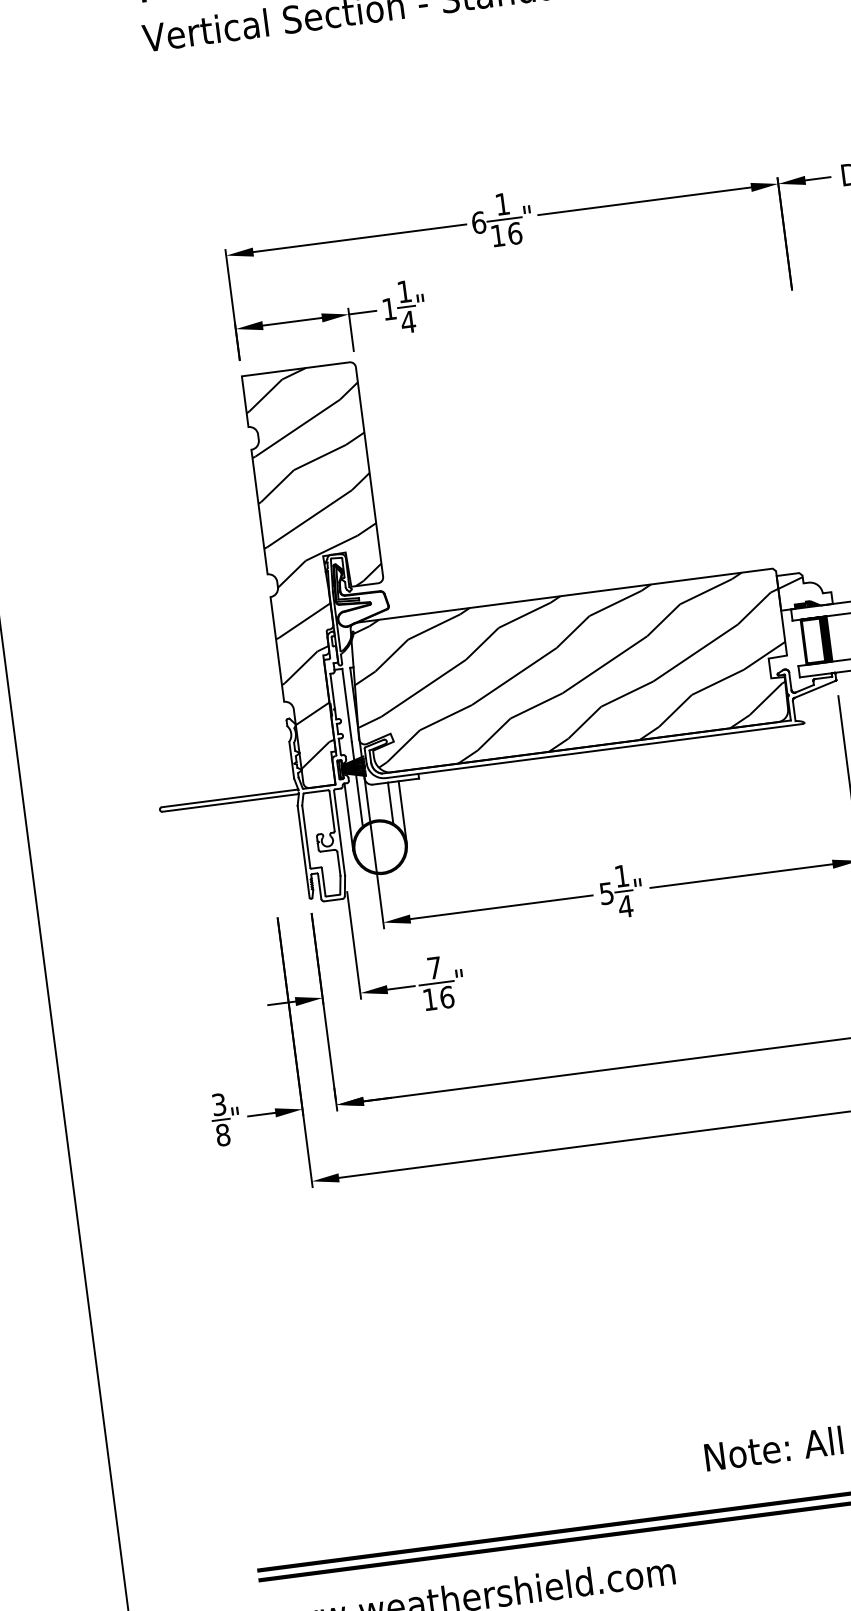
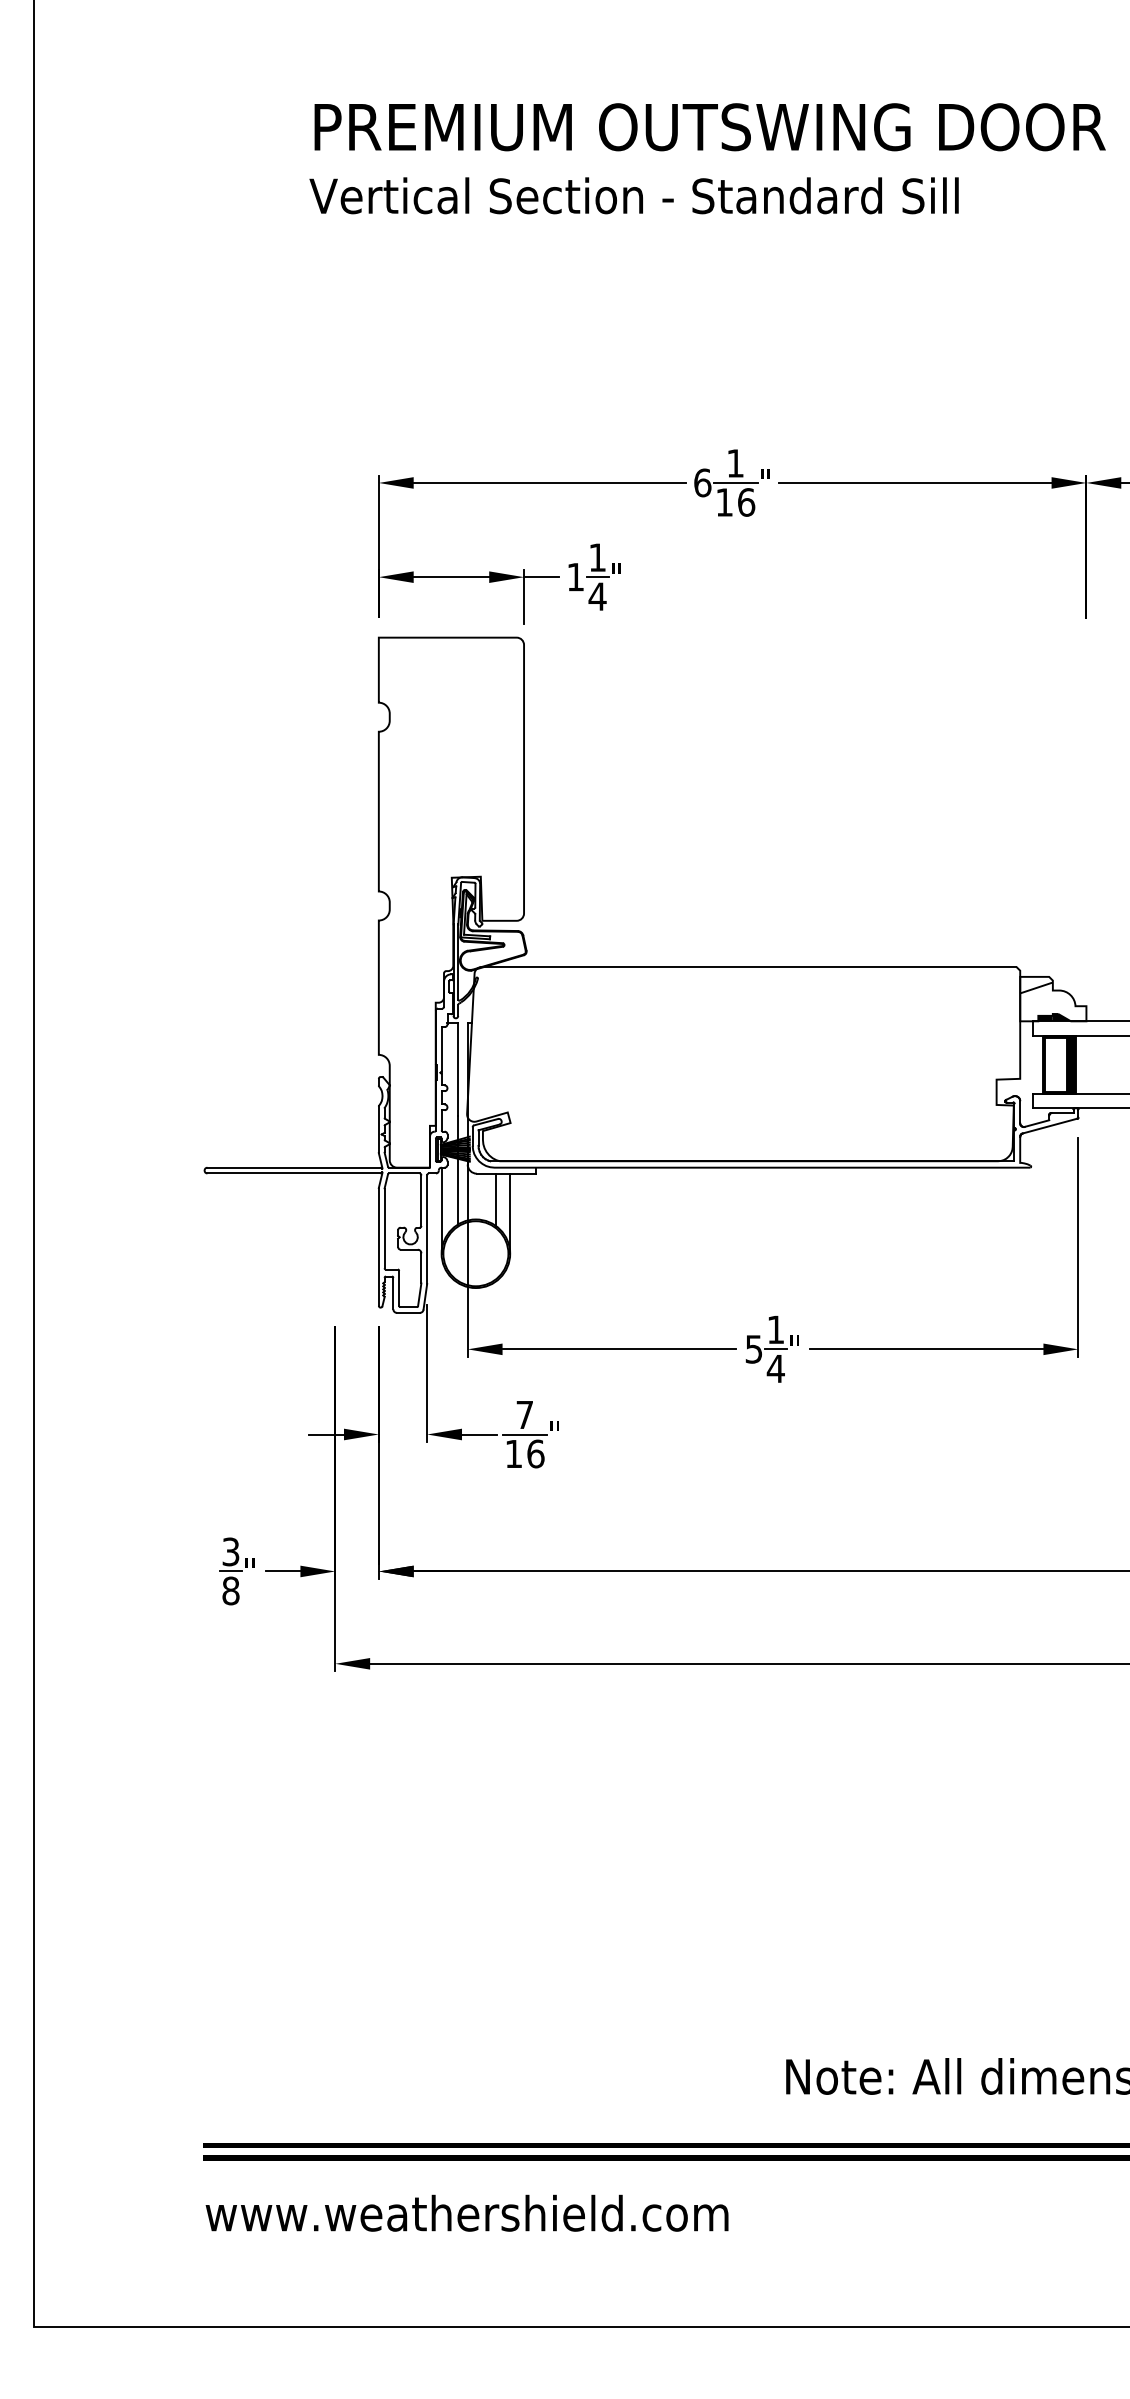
hatch: (324, 565) -> (451, 889), removed
hatch: (569, 671) -> (743, 1063), removed

